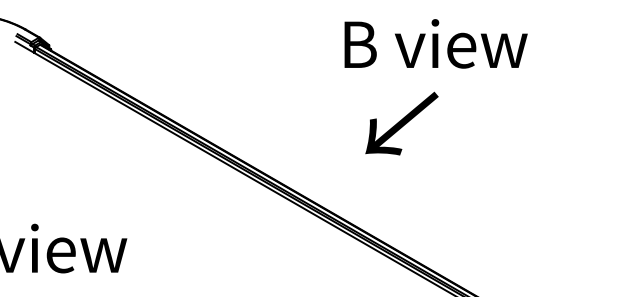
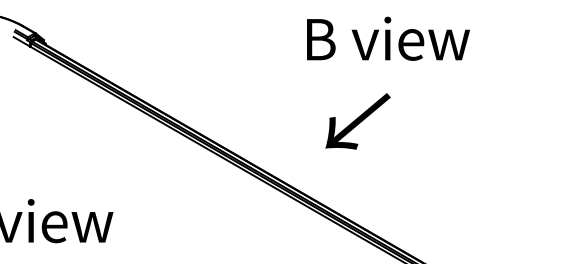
text: (401, 123) -> (357, 121), moved

